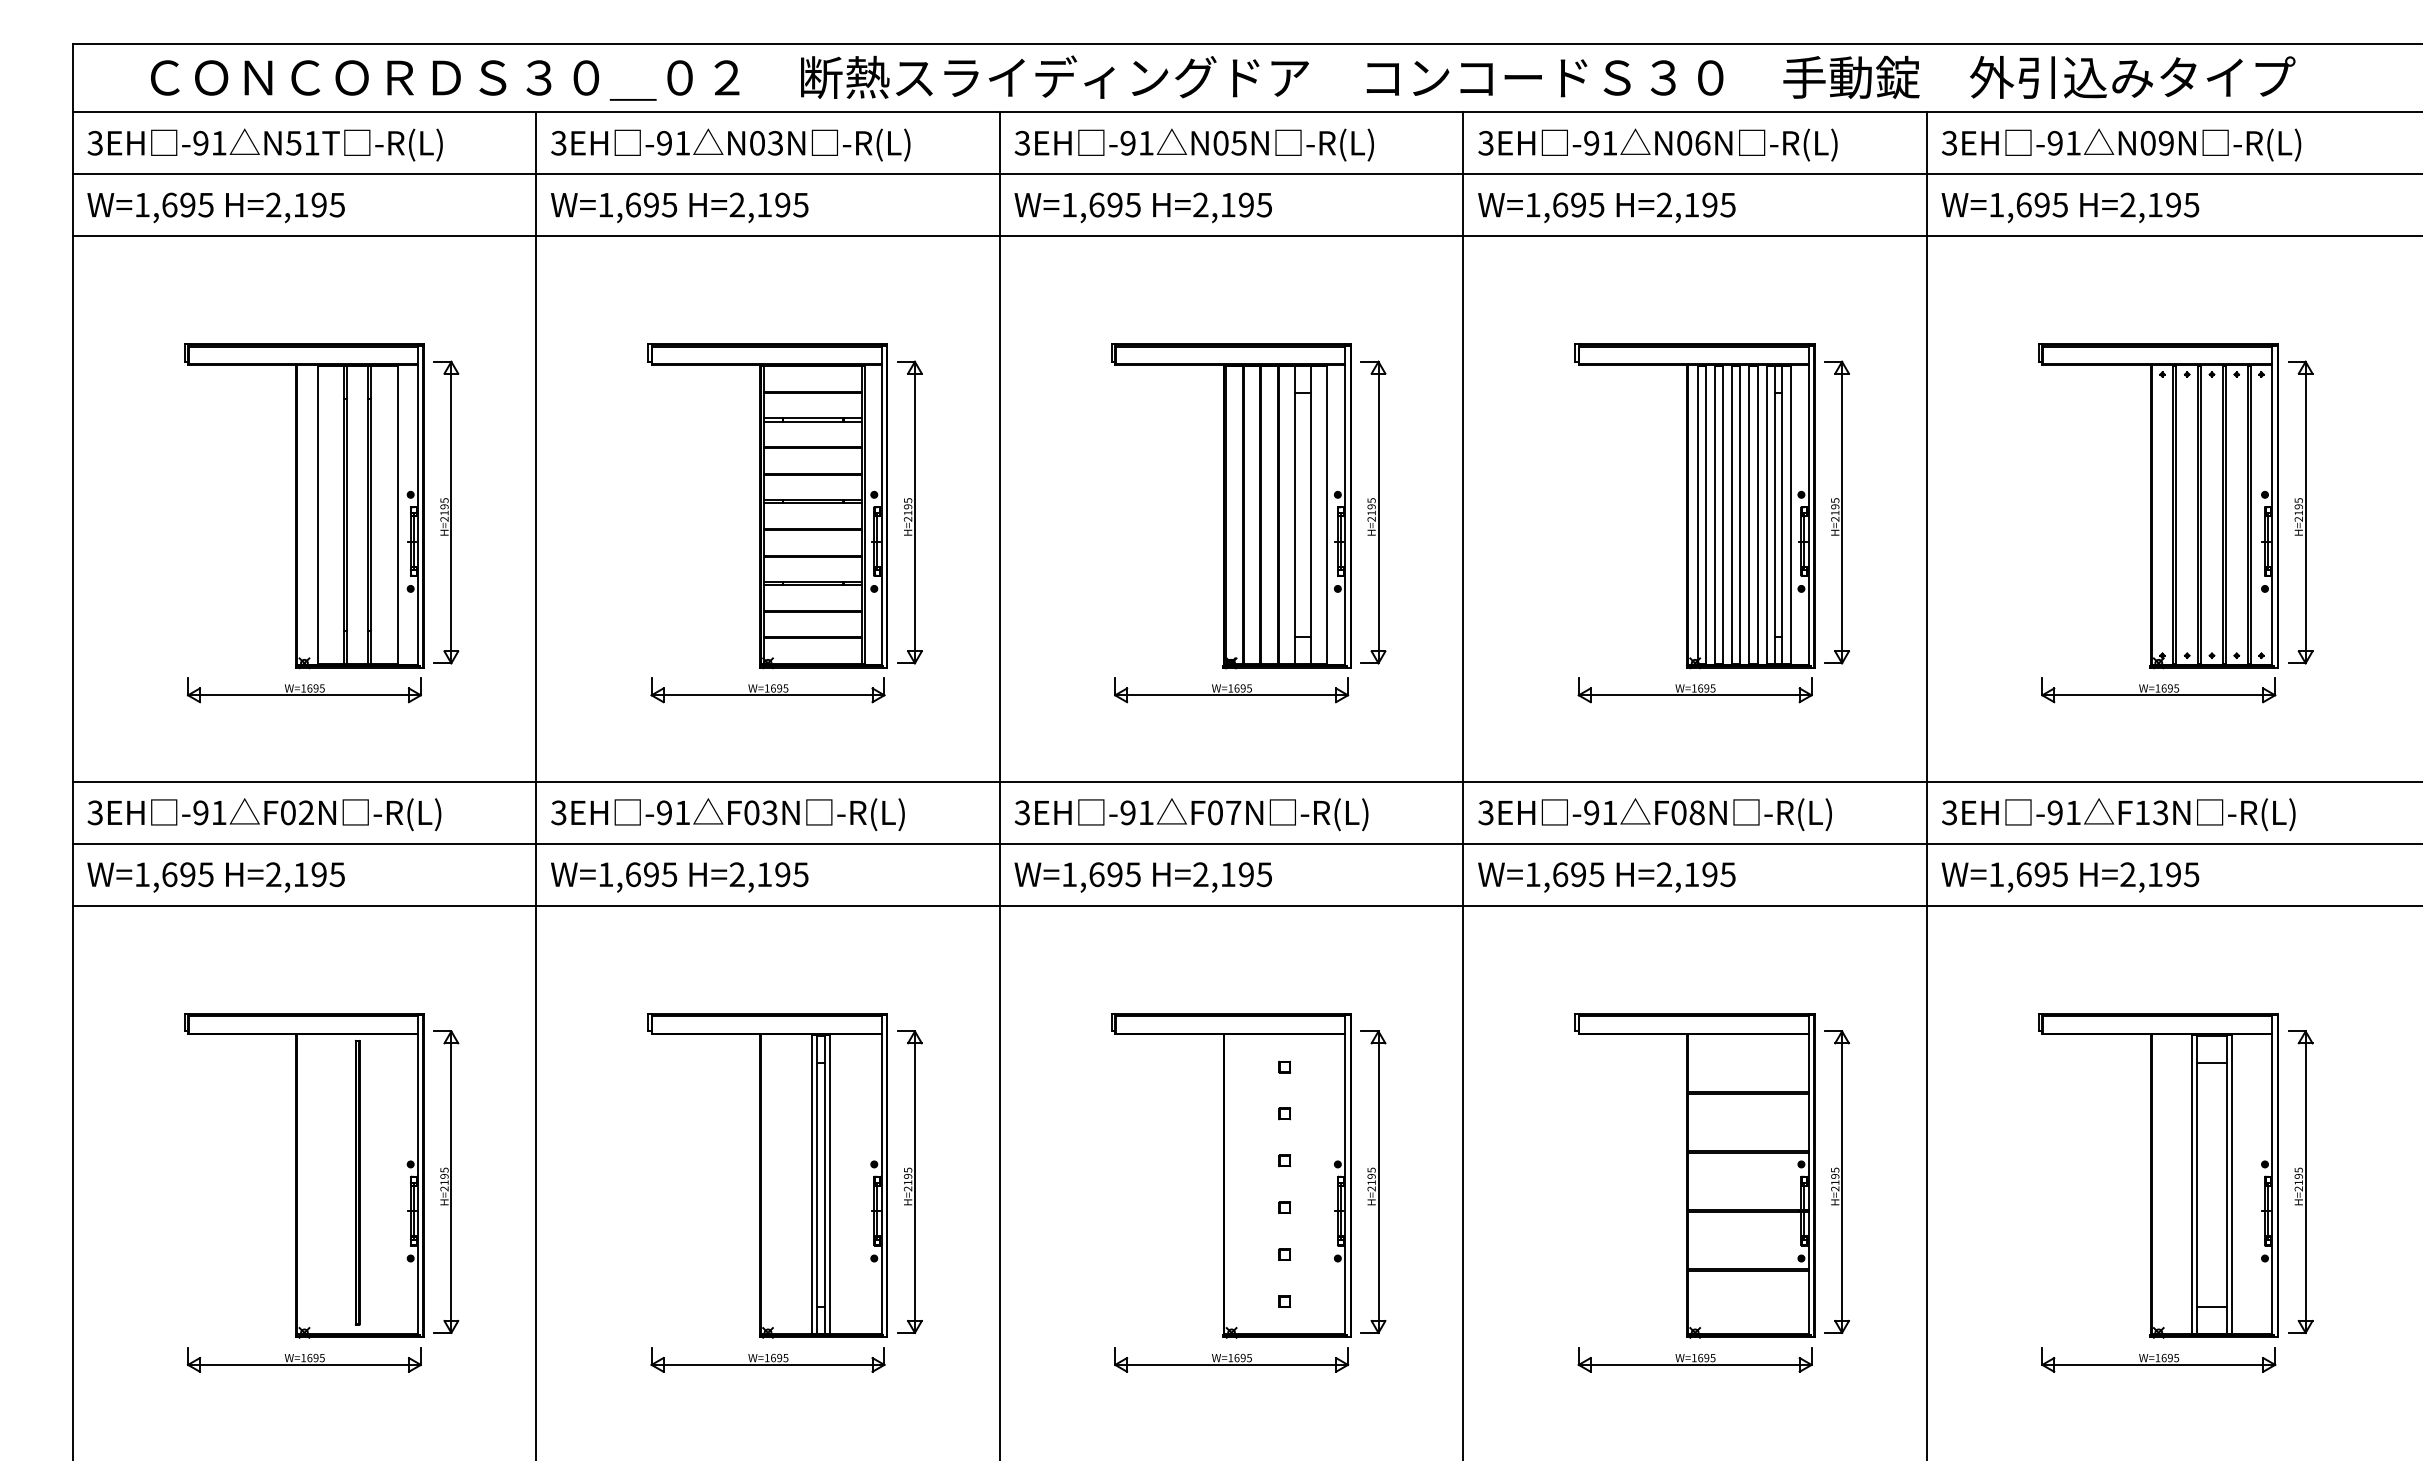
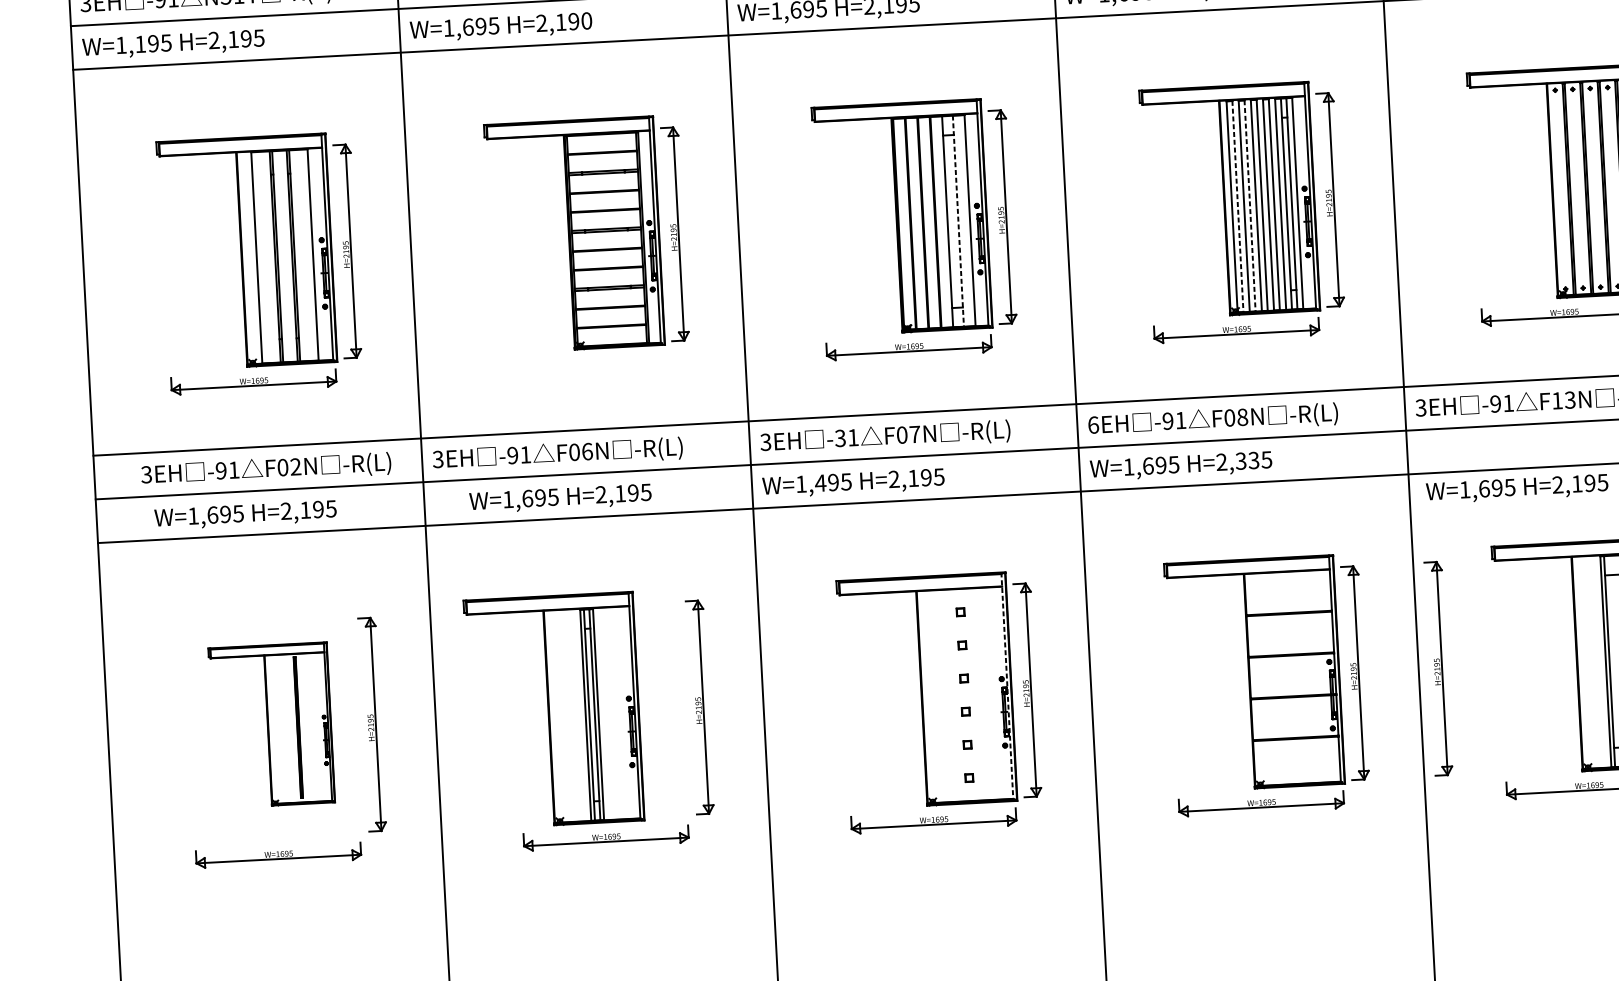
text: (169, 204) -> (140, 43), W=1,695 -> W=1,195
text: (800, 204) -> (586, 20), H=2,195 -> H=2,190
line: (1310, 515) -> (958, 221), solid -> dashed
line: (1706, 515) -> (1238, 206), solid -> dashed
line: (1723, 515) -> (1250, 206), solid -> dashed
part: (767, 690) -> (581, 365), removed
text: (769, 812) -> (587, 451), F03N -> F06N
text: (1127, 812) -> (840, 438), -91 -> -31
text: (1485, 812) -> (1093, 424), 3EH -> 6EH
text: (264, 814) -> (266, 469), moved
text: (1096, 874) -> (820, 483), W=1,695 -> W=1,495
text: (1700, 874) -> (1247, 460), H=2,195 -> H=2,335
text: (215, 877) -> (245, 515), moved
text: (679, 877) -> (560, 498), moved
text: (2070, 877) -> (1517, 489), moved
line: (1345, 1174) -> (1007, 685), solid -> dashed
part: (304, 1175) -> (271, 725), size x0.7
part: (767, 1175) -> (553, 710), moved
part: (1954, 1181) -> (1438, 668), added

